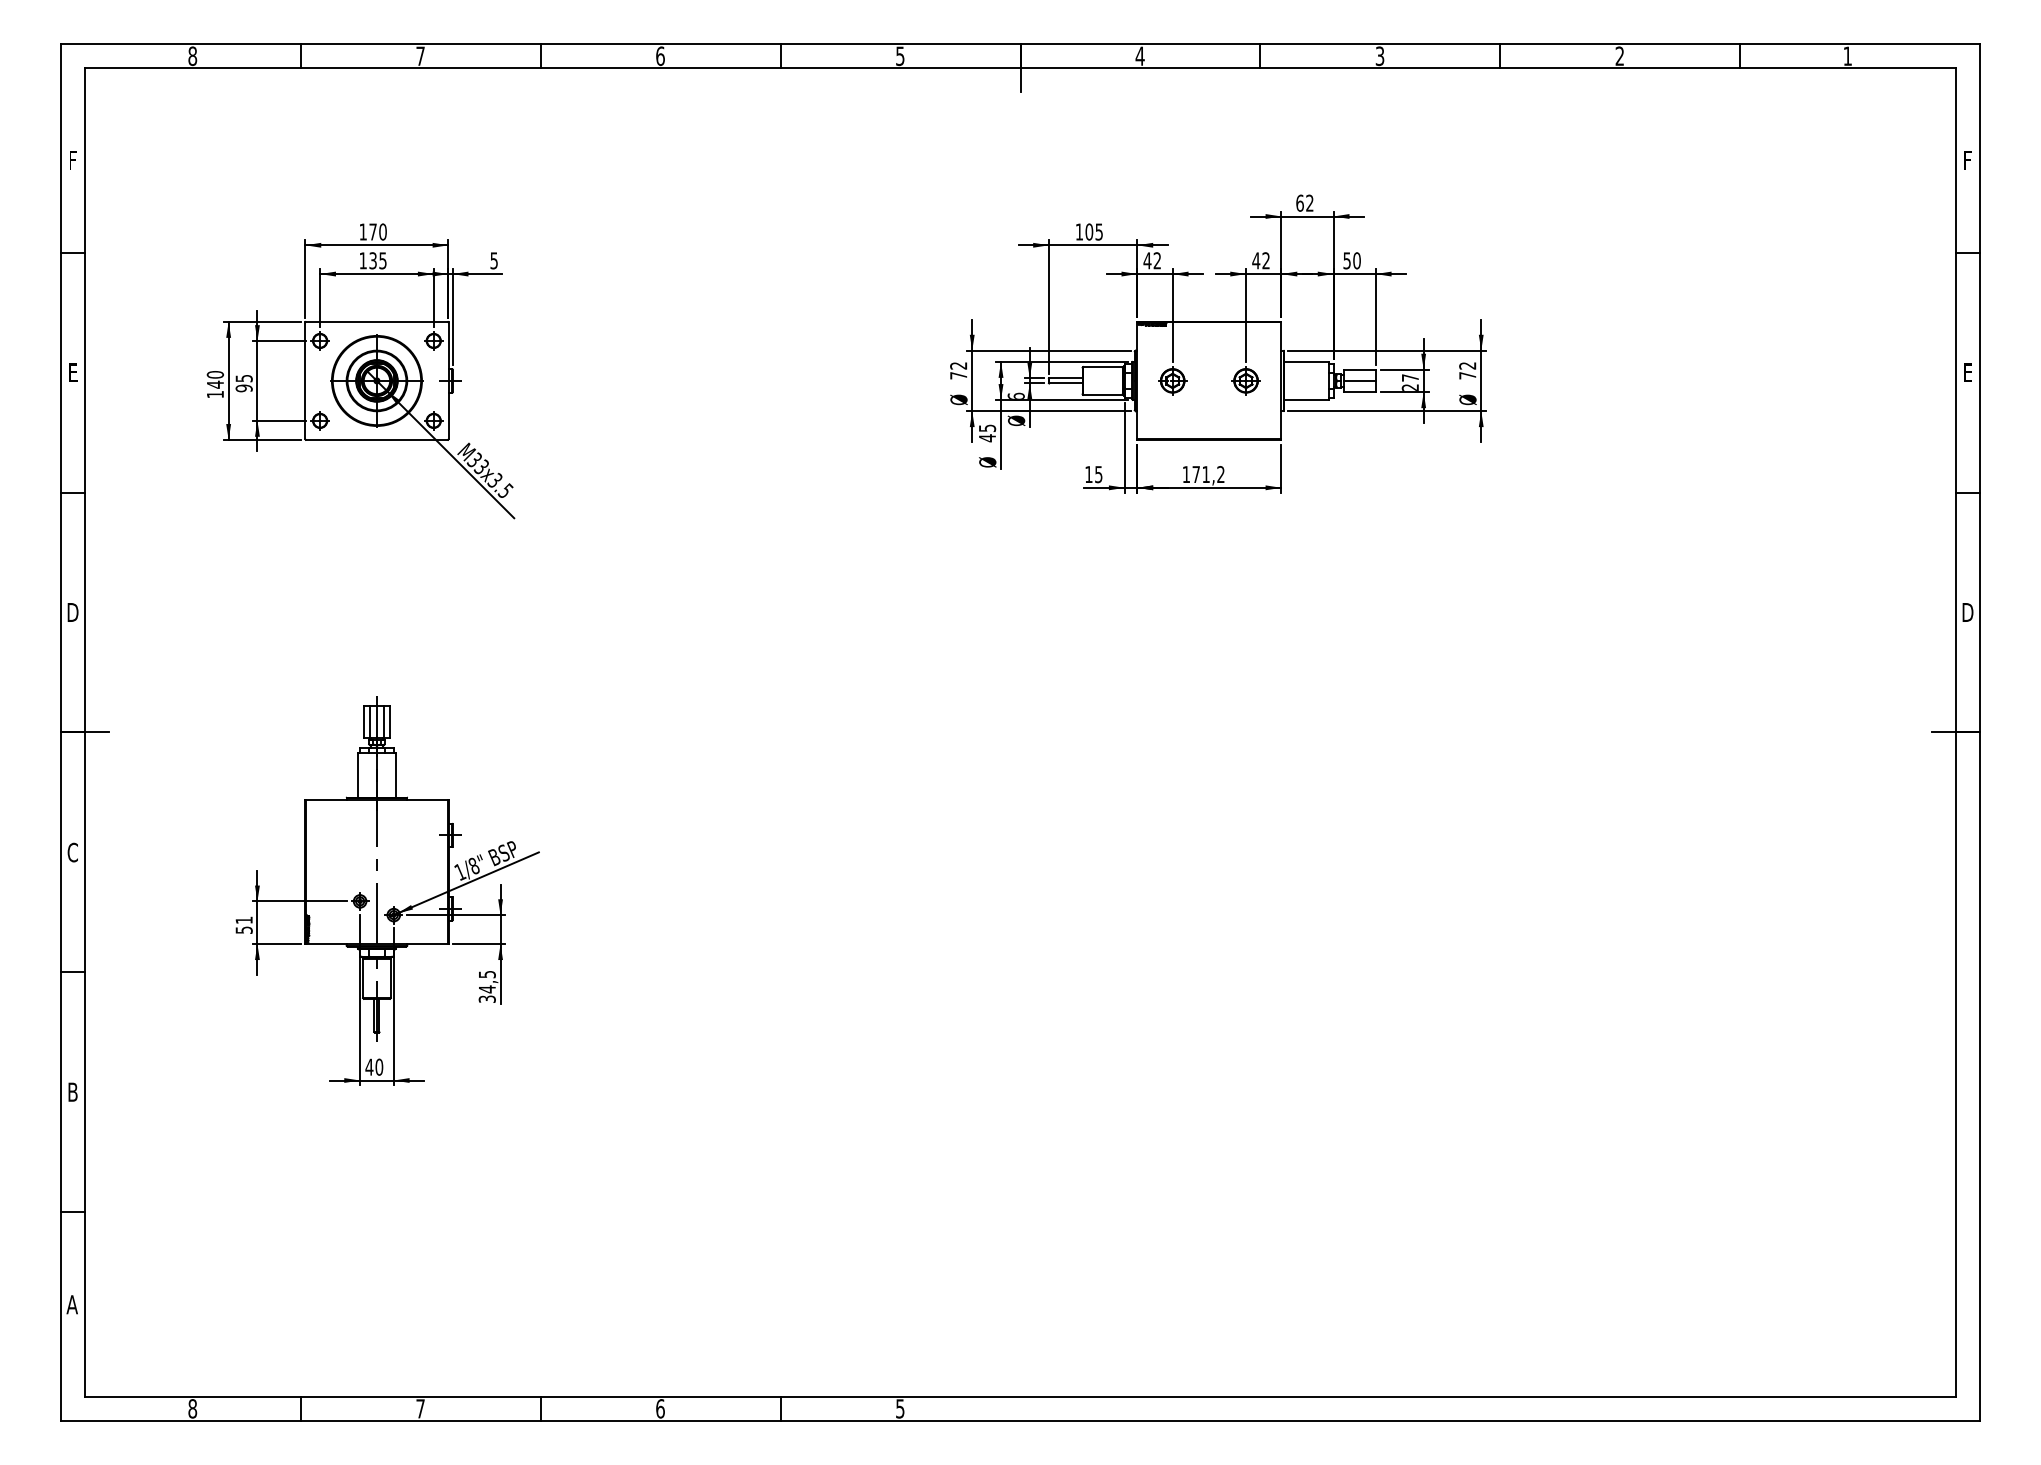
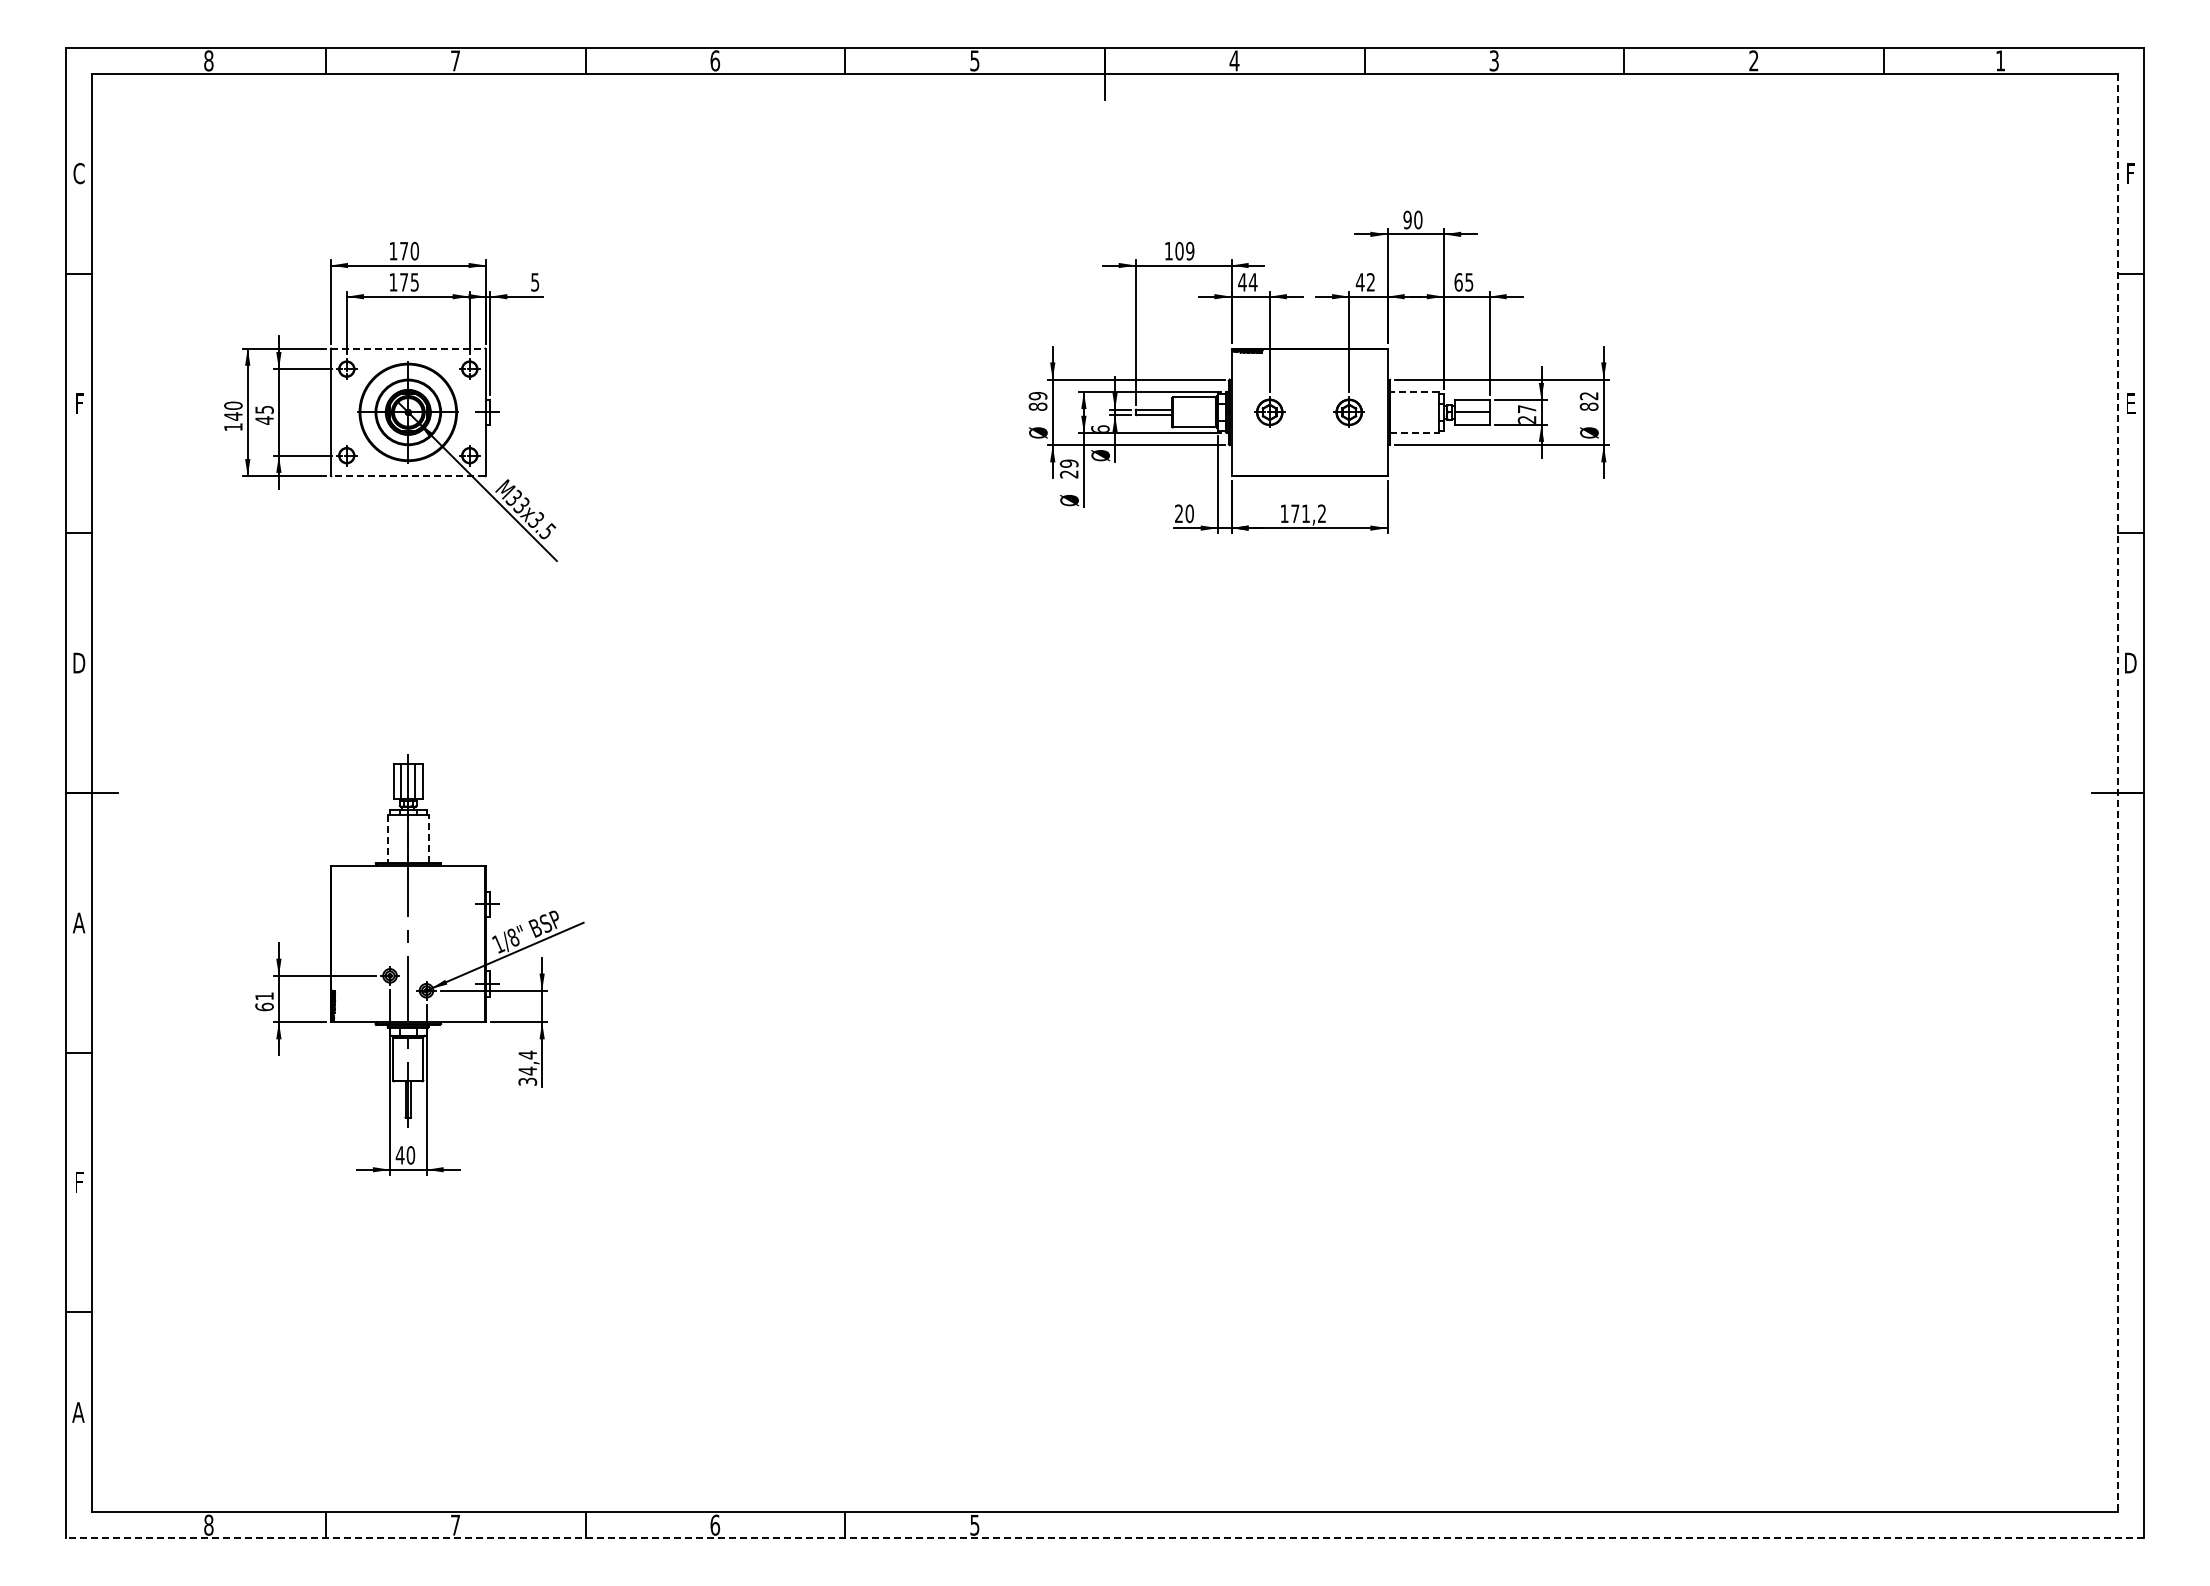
text: (72, 160) -> (78, 173), F -> C
text: (1304, 202) -> (1412, 219), 62 -> 90
text: (1099, 231) -> (1190, 250), 105 -> 109
text: (373, 260) -> (404, 282), 135 -> 175
text: (1156, 260) -> (1252, 282), 42 -> 44
text: (1351, 260) -> (1463, 282), 50 -> 65
line: (377, 321) -> (408, 348), solid -> dashed
line: (1305, 361) -> (1413, 391), solid -> dashed
text: (958, 370) -> (1037, 401), 72 -> 89
text: (73, 372) -> (79, 403), E -> F
text: (1467, 375) -> (1588, 406), 72 -> 82
text: (244, 388) -> (264, 420), 95 -> 45
line: (1306, 399) -> (1414, 432), solid -> dashed
text: (987, 432) -> (1069, 468), 45 -> 29
line: (377, 440) -> (408, 476), solid -> dashed
text: (1093, 474) -> (1184, 513), 15 -> 20
line: (1955, 732) -> (2117, 793), solid -> dashed
line: (395, 774) -> (428, 838), solid -> dashed
line: (357, 775) -> (387, 839), solid -> dashed
text: (73, 852) -> (79, 922), C -> A
text: (244, 929) -> (264, 1006), 51 -> 61
text: (487, 974) -> (527, 1054), 34,5 -> 34,4
text: (73, 1092) -> (79, 1182), B -> F
line: (1020, 1421) -> (1104, 1538), solid -> dashed

